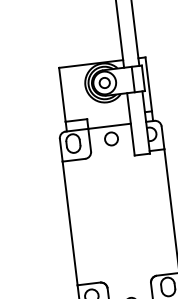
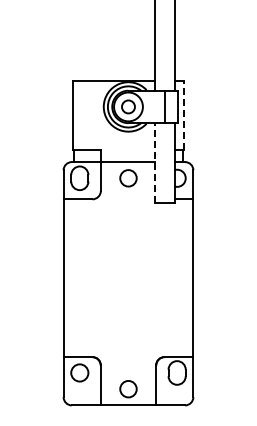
line: (148, 83) -> (183, 114), solid -> dashed
line: (131, 124) -> (155, 162), solid -> dashed

